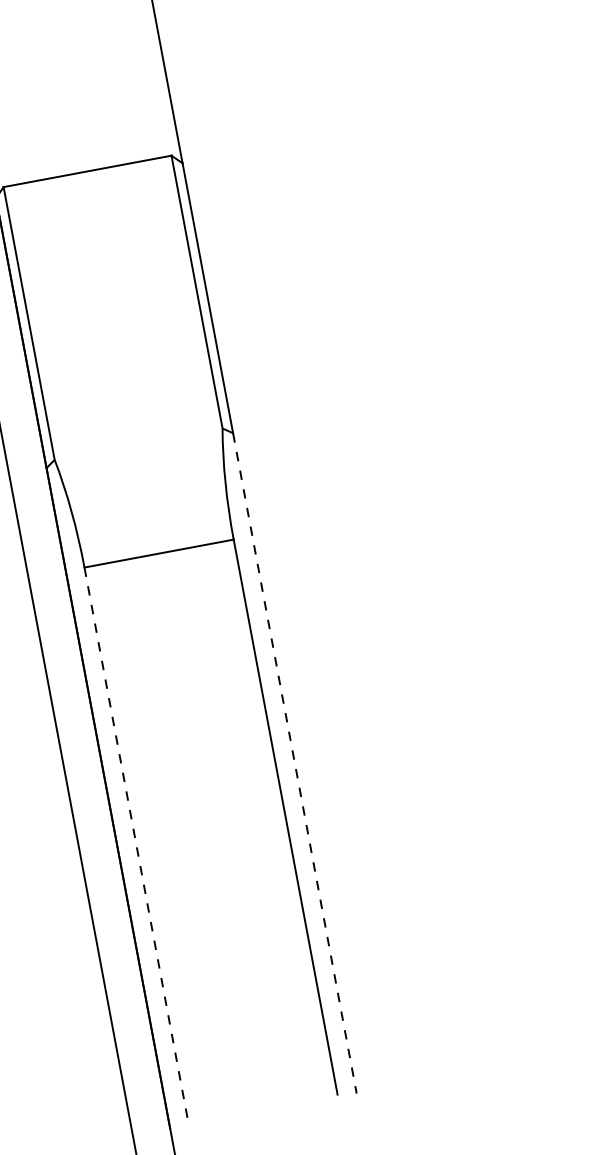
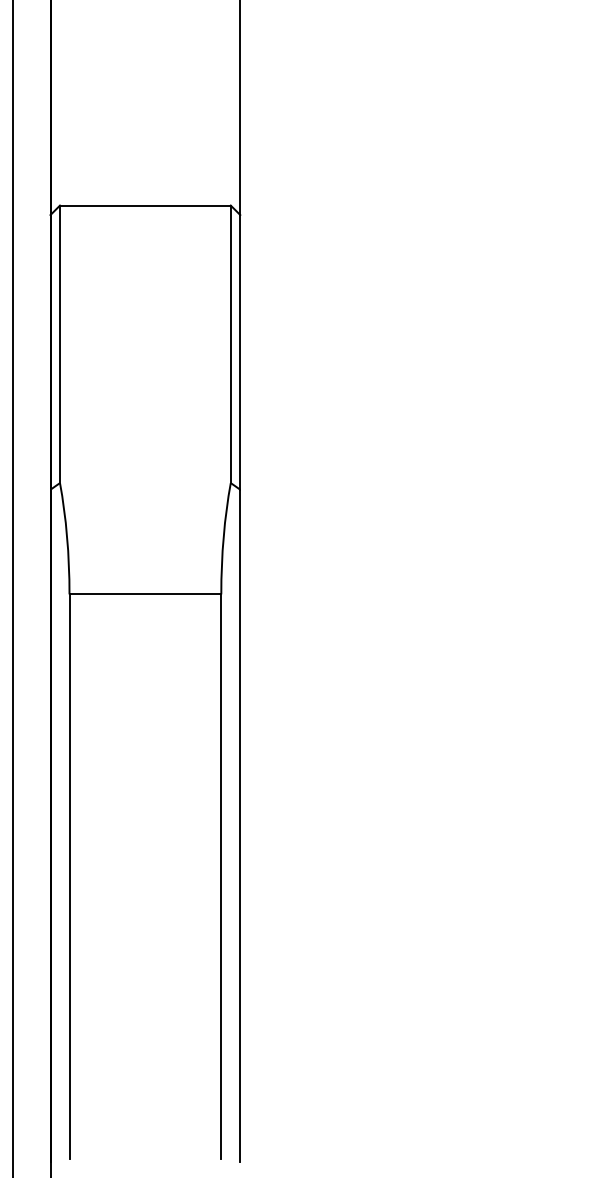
line: (295, 763) -> (240, 825), dashed -> solid
line: (136, 845) -> (69, 877), dashed -> solid

